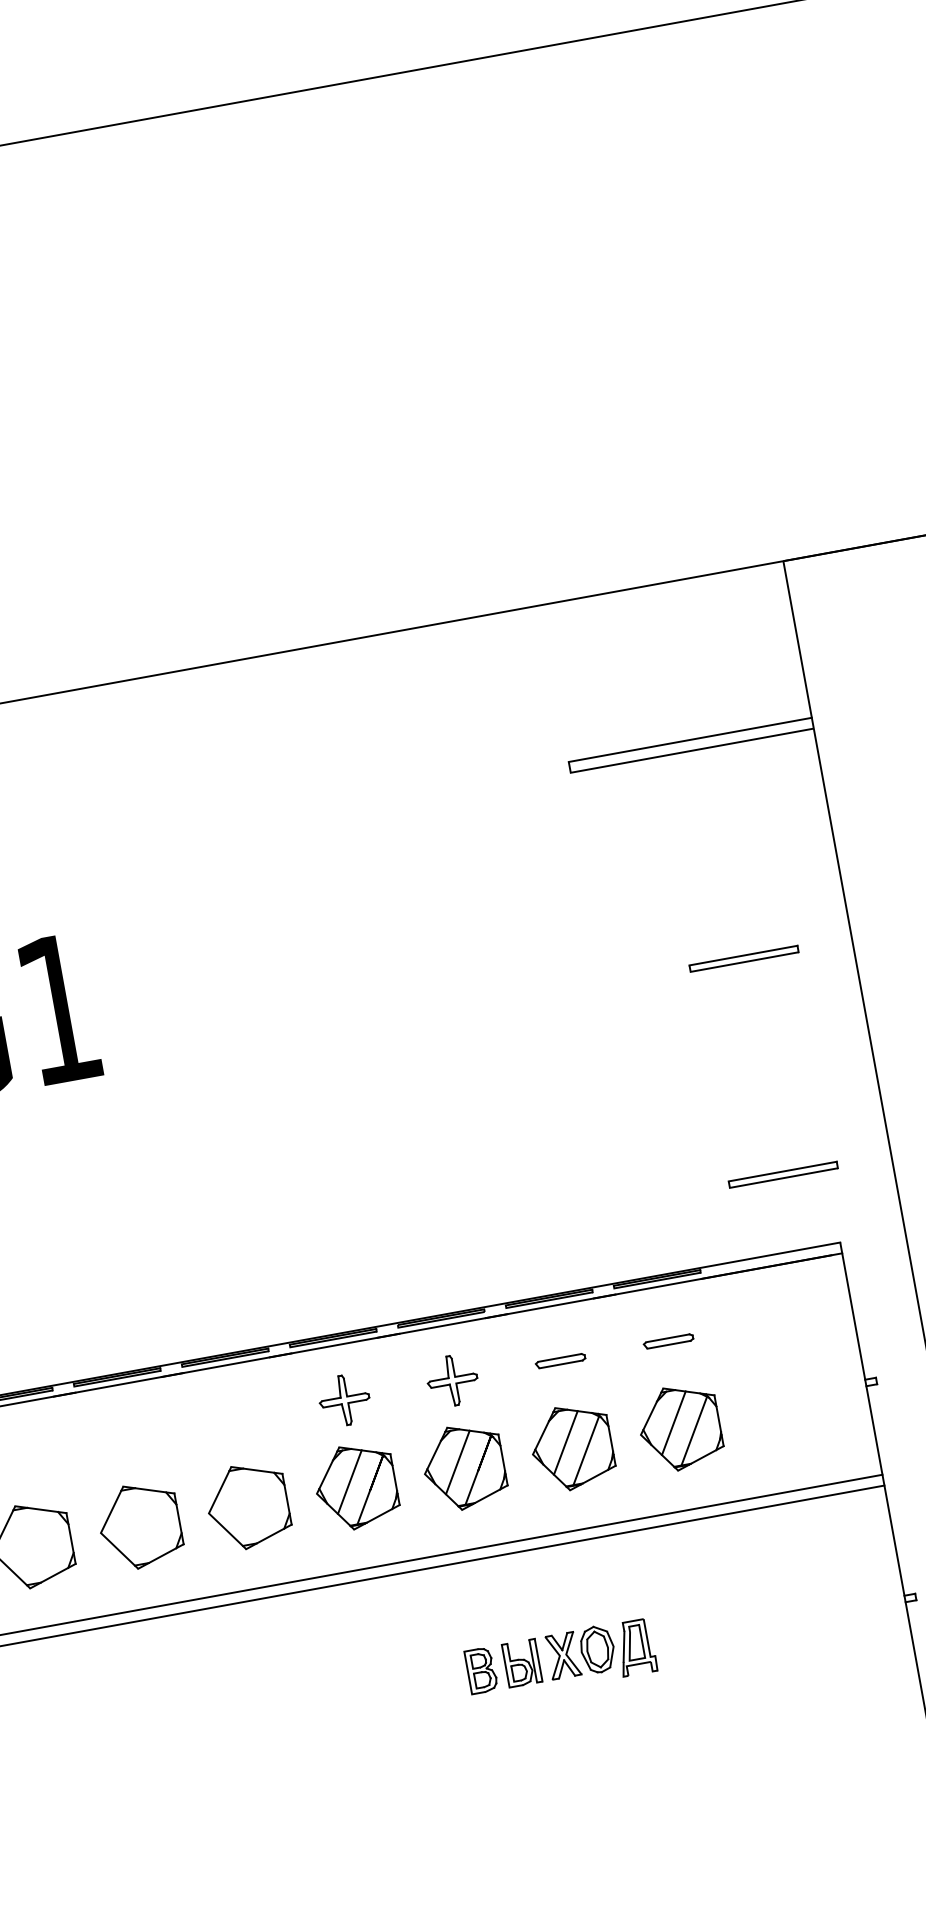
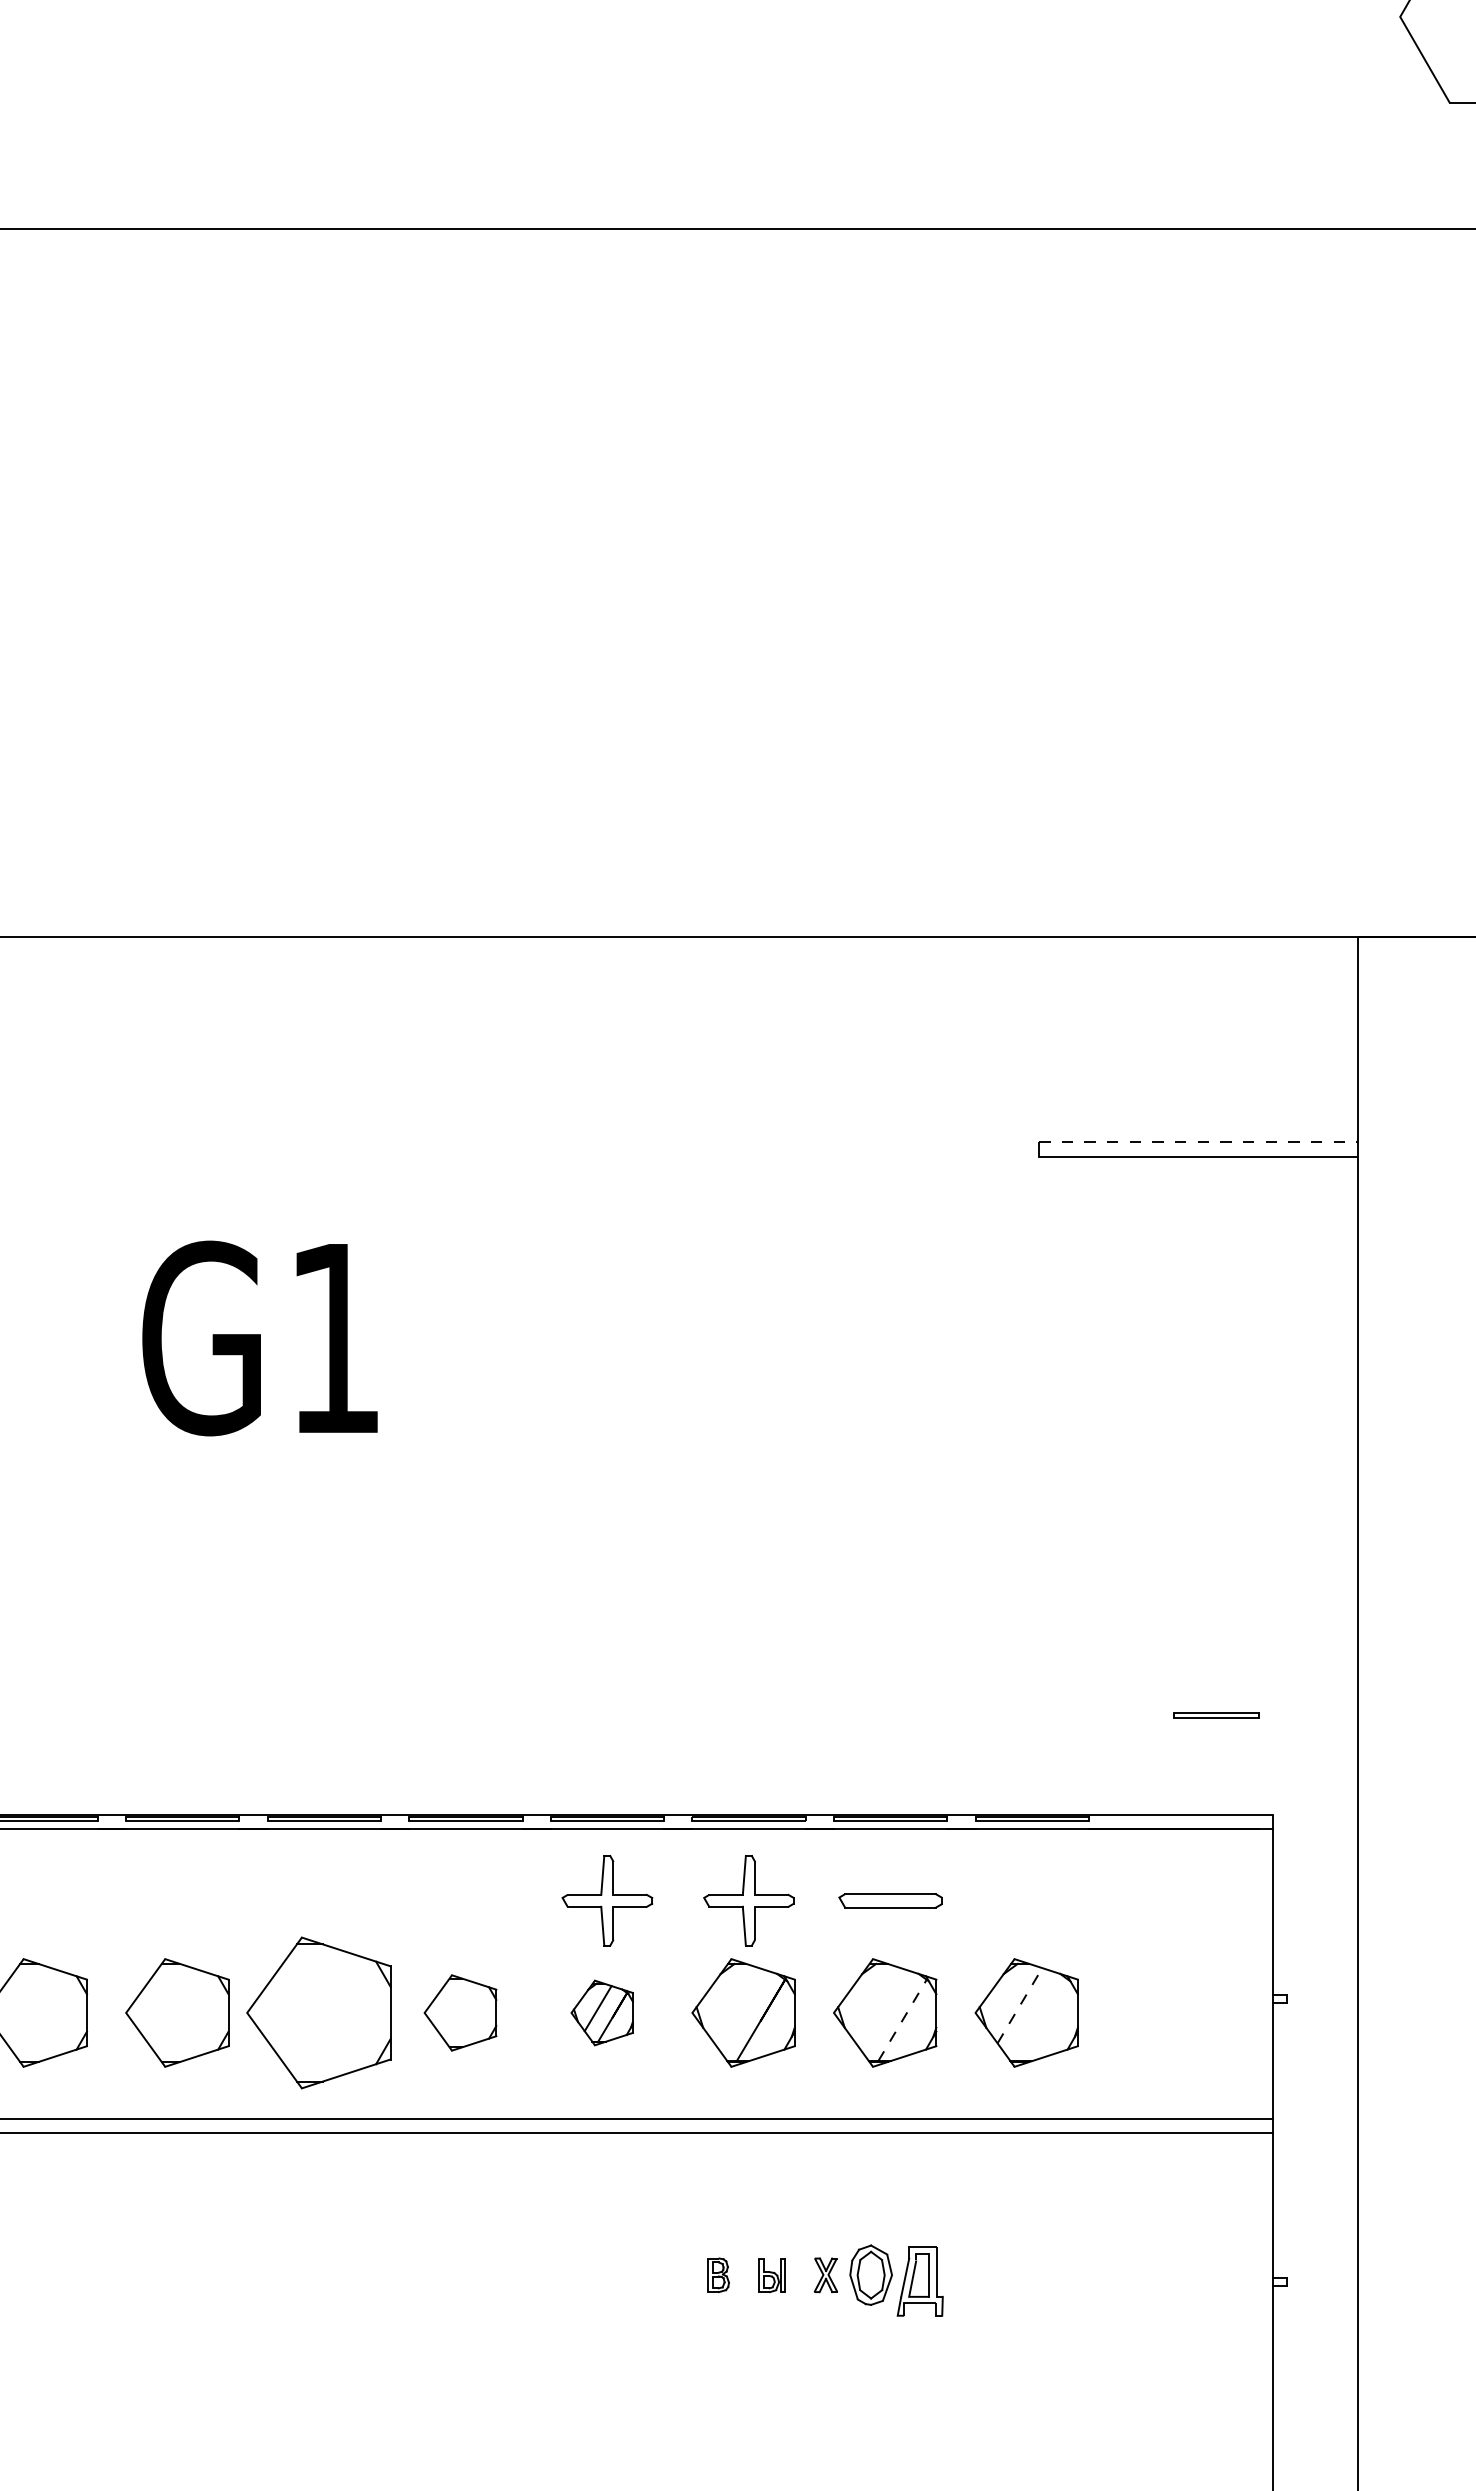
line: (690, 739) -> (1198, 1142), solid -> dashed
part: (743, 958) -> (1215, 1432), removed
part: (782, 1174) -> (1215, 1715), size x0.6
part: (668, 1341) -> (1032, 1900), removed
part: (560, 1360) -> (890, 1900), size x1.6
part: (452, 1380) -> (748, 1900), size x1.4
part: (344, 1400) -> (607, 1900), size x1.4
line: (673, 1423) -> (1019, 2005), solid -> dashed
line: (693, 1431) -> (1043, 2020), removed
line: (565, 1442) -> (878, 2005), removed
line: (586, 1450) -> (902, 2019), solid -> dashed
line: (457, 1462) -> (736, 2005), removed
part: (356, 1486) -> (602, 2012), size x0.6
part: (247, 1506) -> (460, 2012), size x0.7
part: (139, 1525) -> (318, 2012), size x1.4
part: (562, 1656) -> (825, 2275), size x0.6
part: (522, 1663) -> (772, 2275), size x0.6
part: (481, 1670) -> (718, 2275), size x0.6

